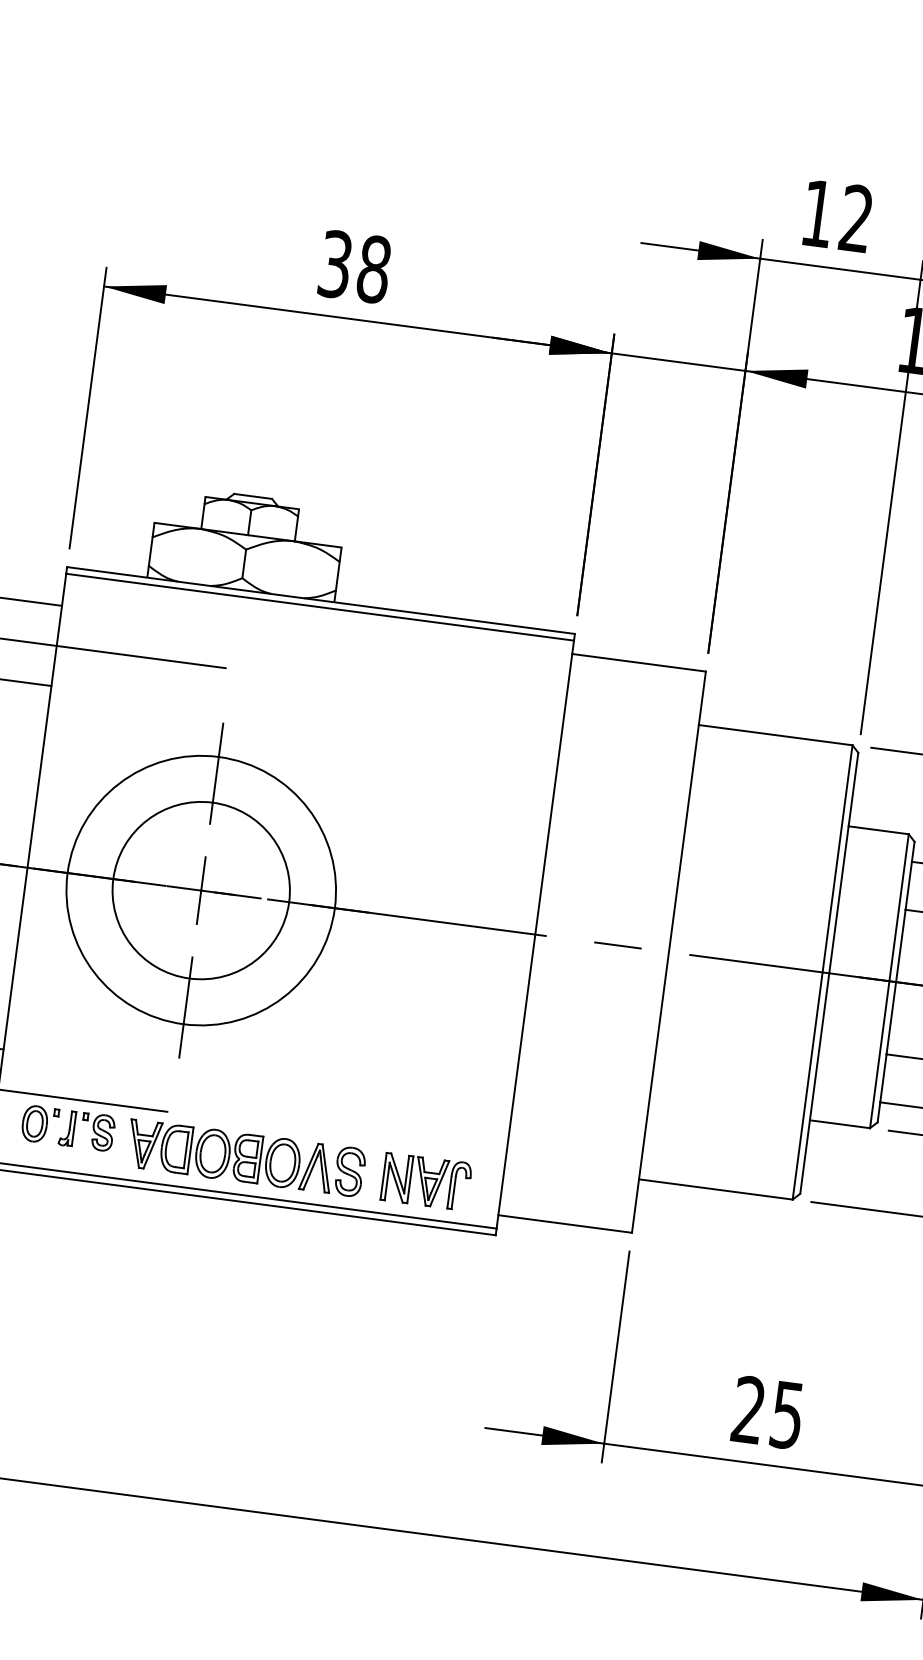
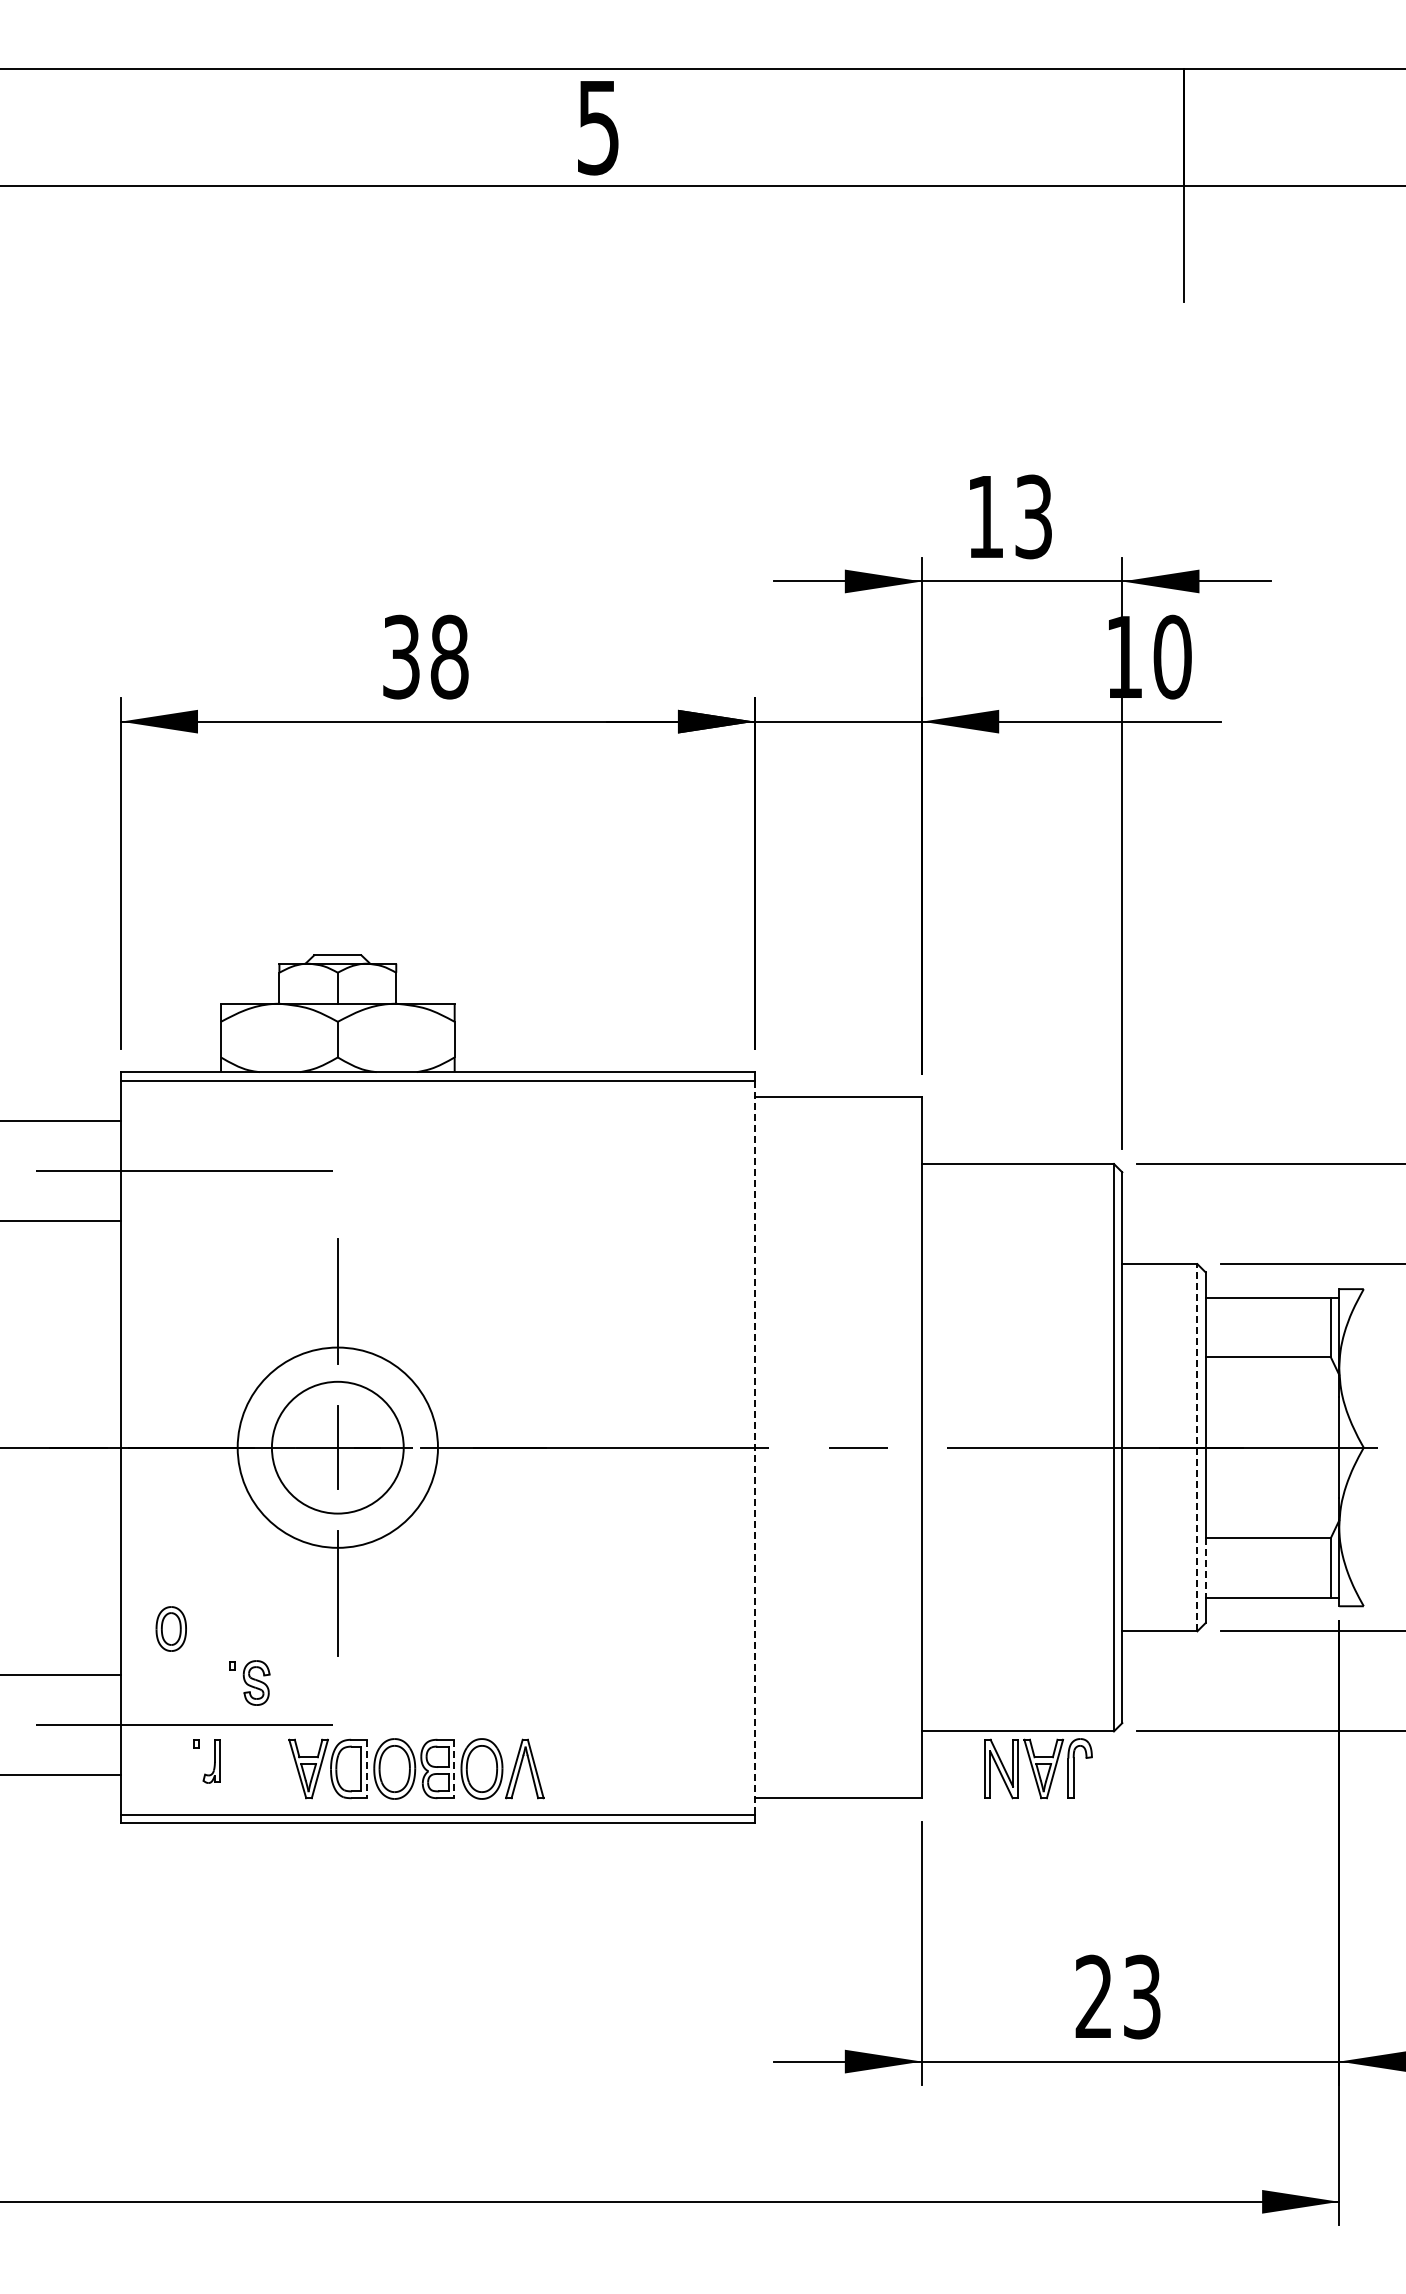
text: (856, 218) -> (1033, 516), 12 -> 13
circle: (201, 890) -> (337, 1447), size x0.6
circle: (201, 890) -> (337, 1447), size x0.6
line: (535, 935) -> (755, 1448), solid -> dashed
line: (889, 981) -> (1197, 1447), solid -> dashed
line: (883, 1077) -> (1205, 1567), solid -> dashed
part: (34, 1123) -> (170, 1628), moved
part: (97, 1131) -> (249, 1682), moved
line: (190, 1151) -> (366, 1769), solid -> dashed
line: (259, 1160) -> (453, 1769), solid -> dashed
part: (349, 1171) -> (565, 1768), removed
part: (426, 1181) -> (1038, 1768), moved
text: (787, 1414) -> (1142, 1996), 25 -> 23

